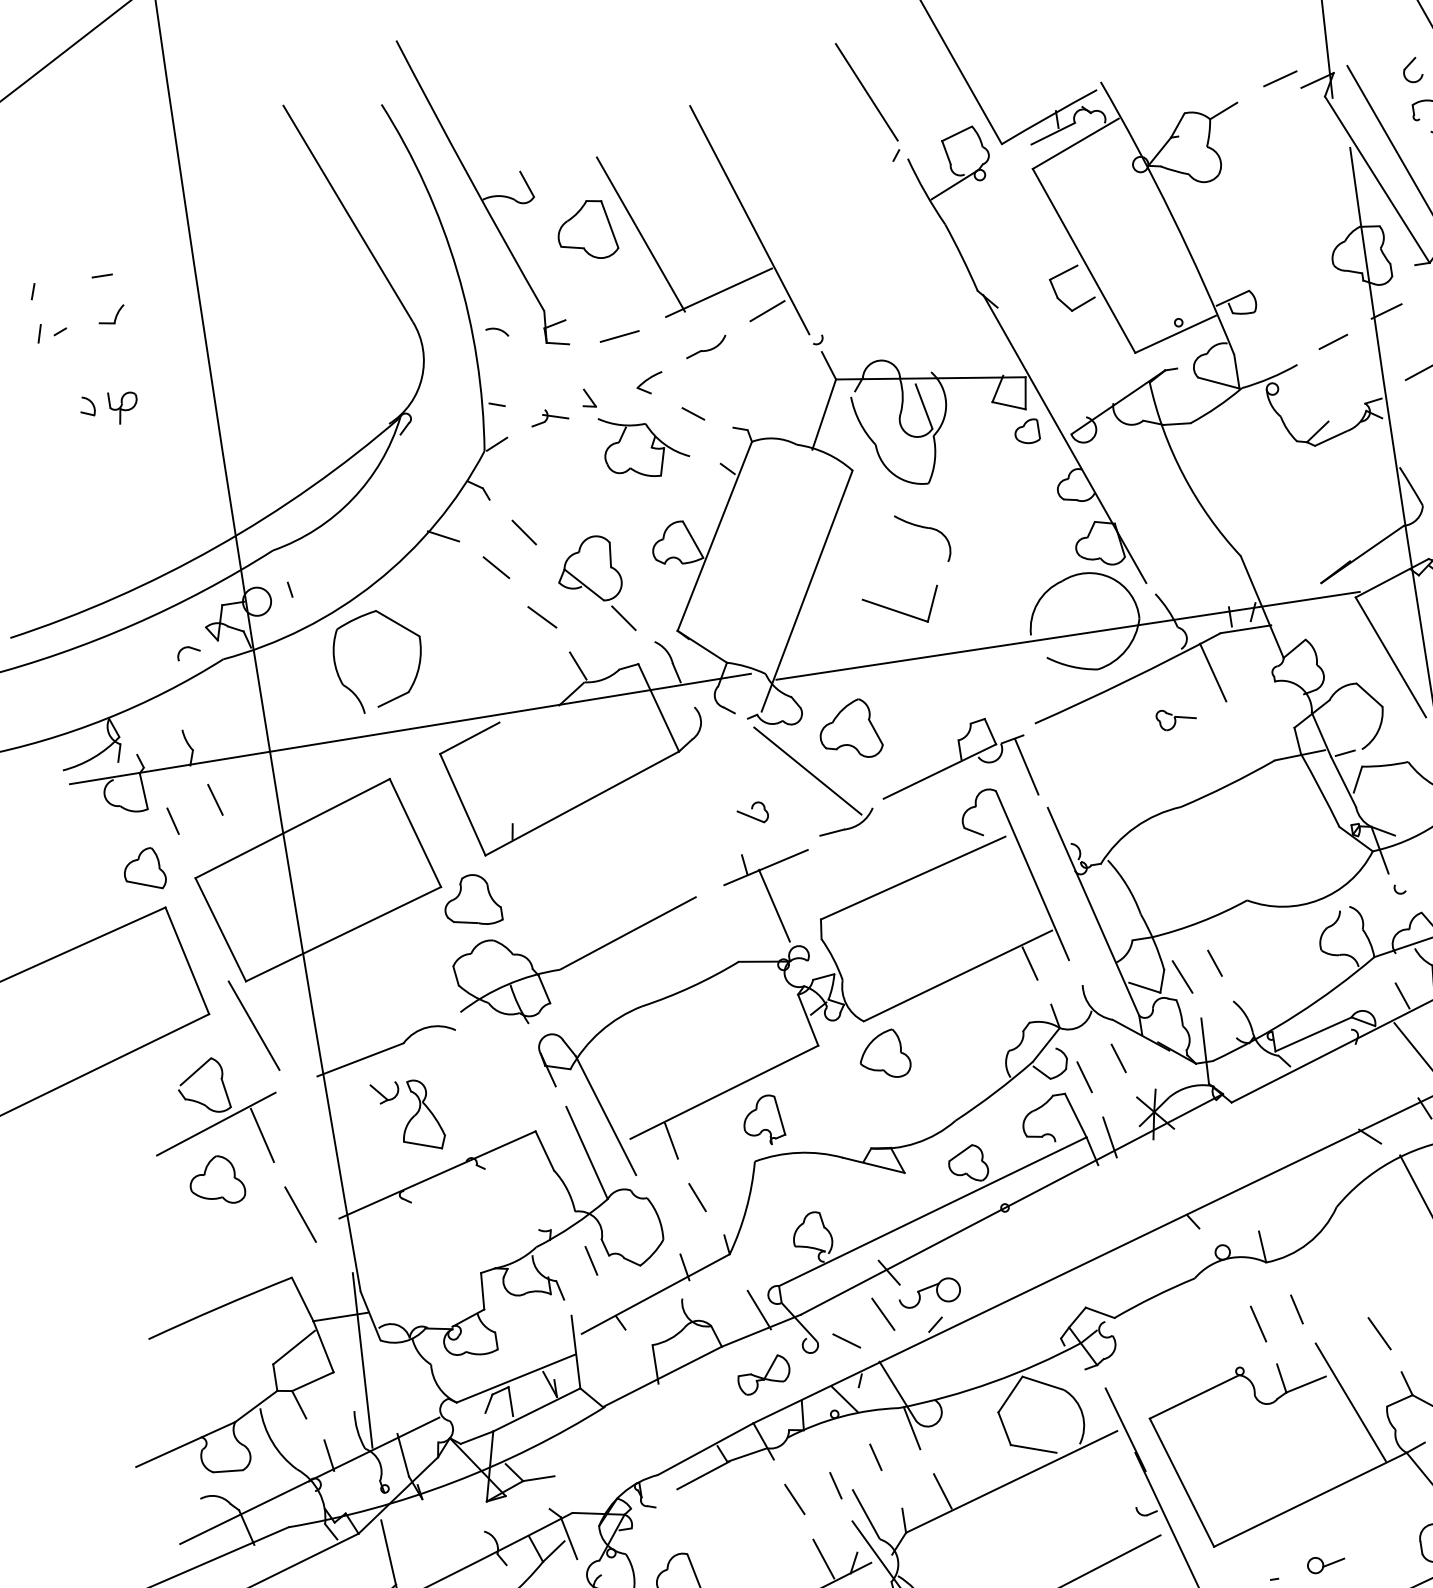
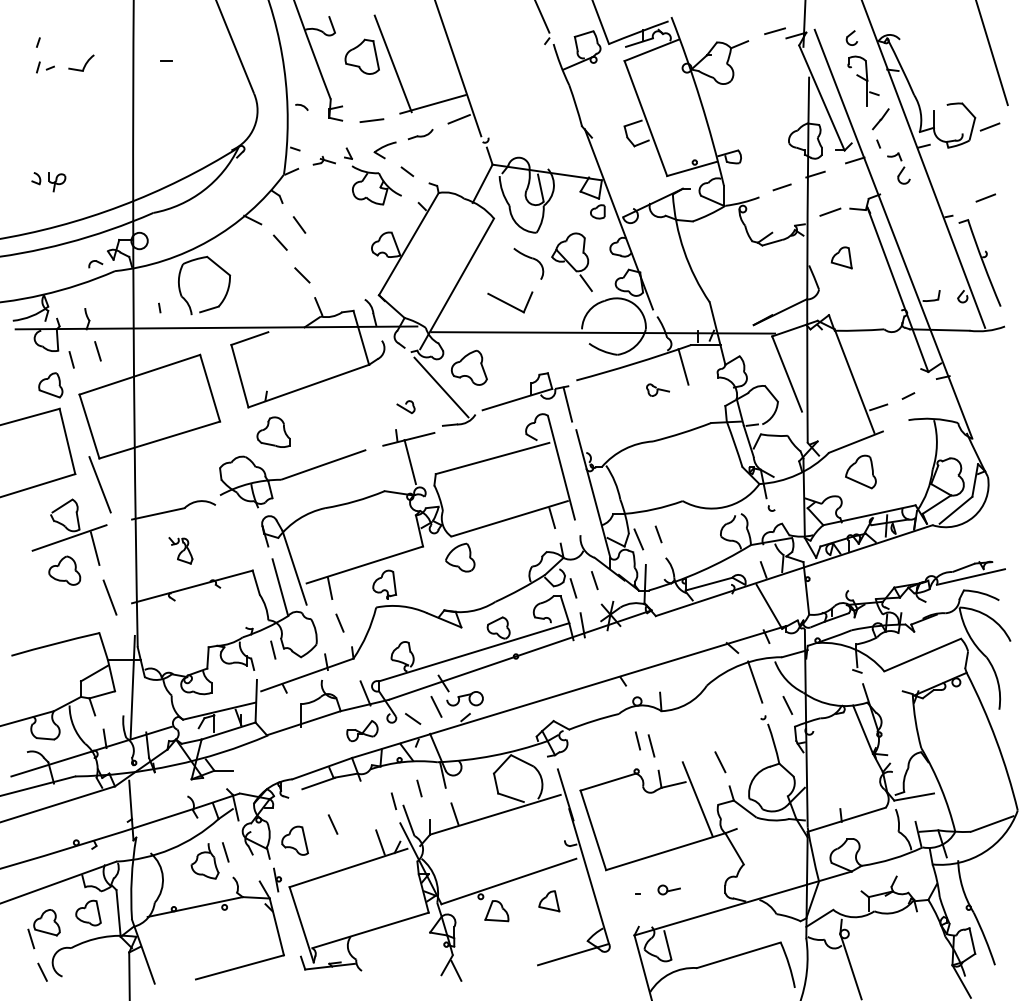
line: (102, 275) -> (166, 60), moved
part: (111, 315) -> (81, 63), size x1.6
part: (648, 383) -> (384, 150), size x1.4
part: (109, 410) -> (48, 182), moved
part: (593, 585) -> (571, 261), moved
line: (289, 588) -> (159, 307), moved
part: (471, 899) -> (273, 431), moved
part: (407, 1116) -> (180, 550), size x0.6
line: (1297, 1308) -> (638, 740), moved
line: (793, 1499) -> (332, 824), moved

